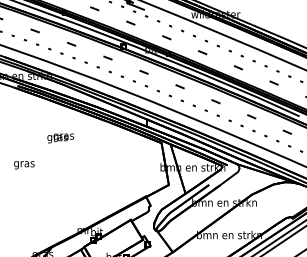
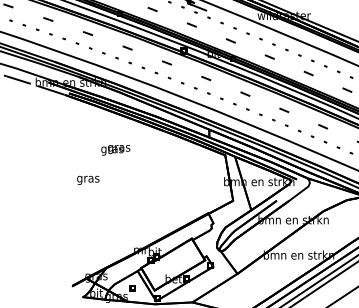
text: (24, 164) -> (88, 179), moved

